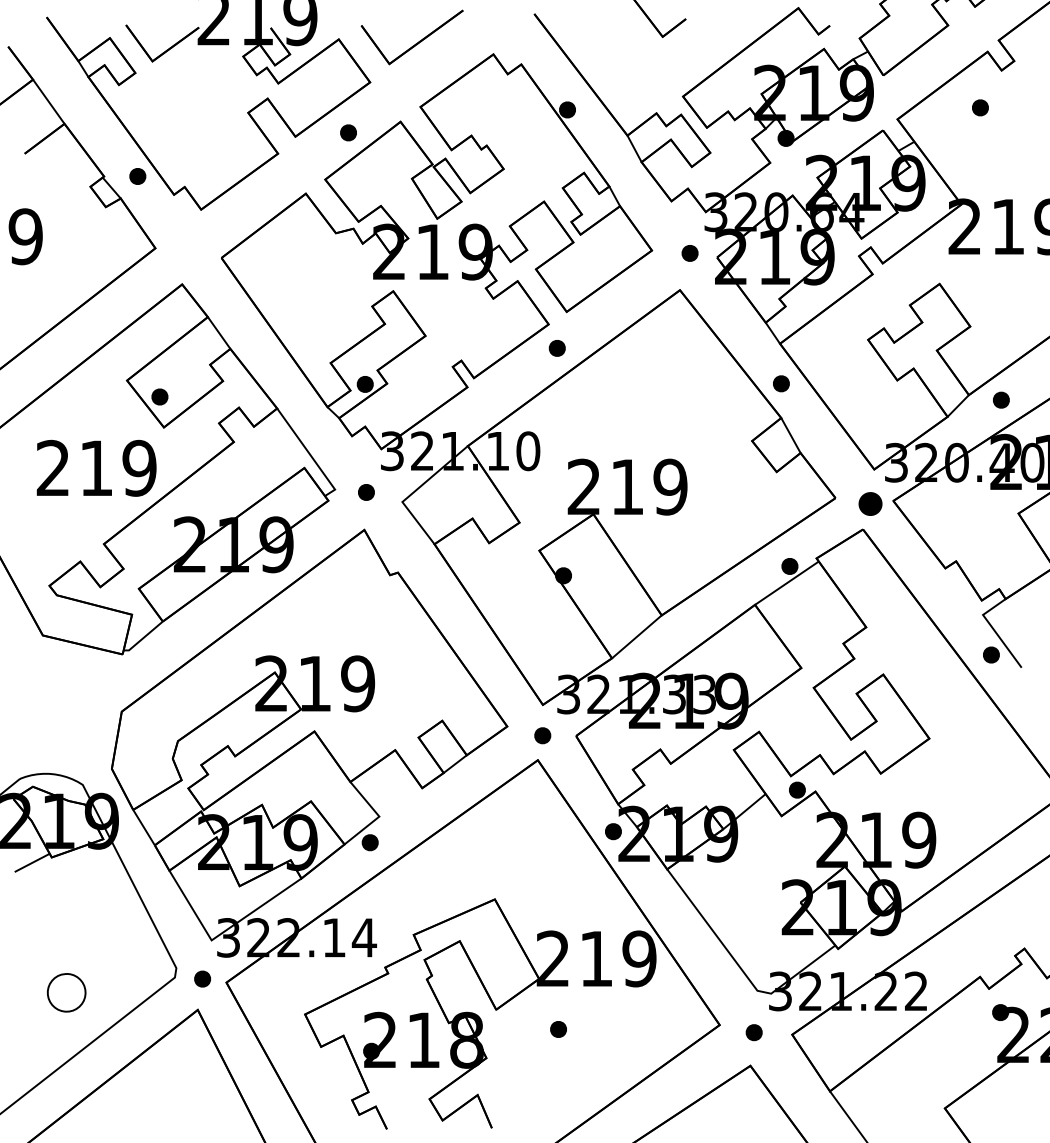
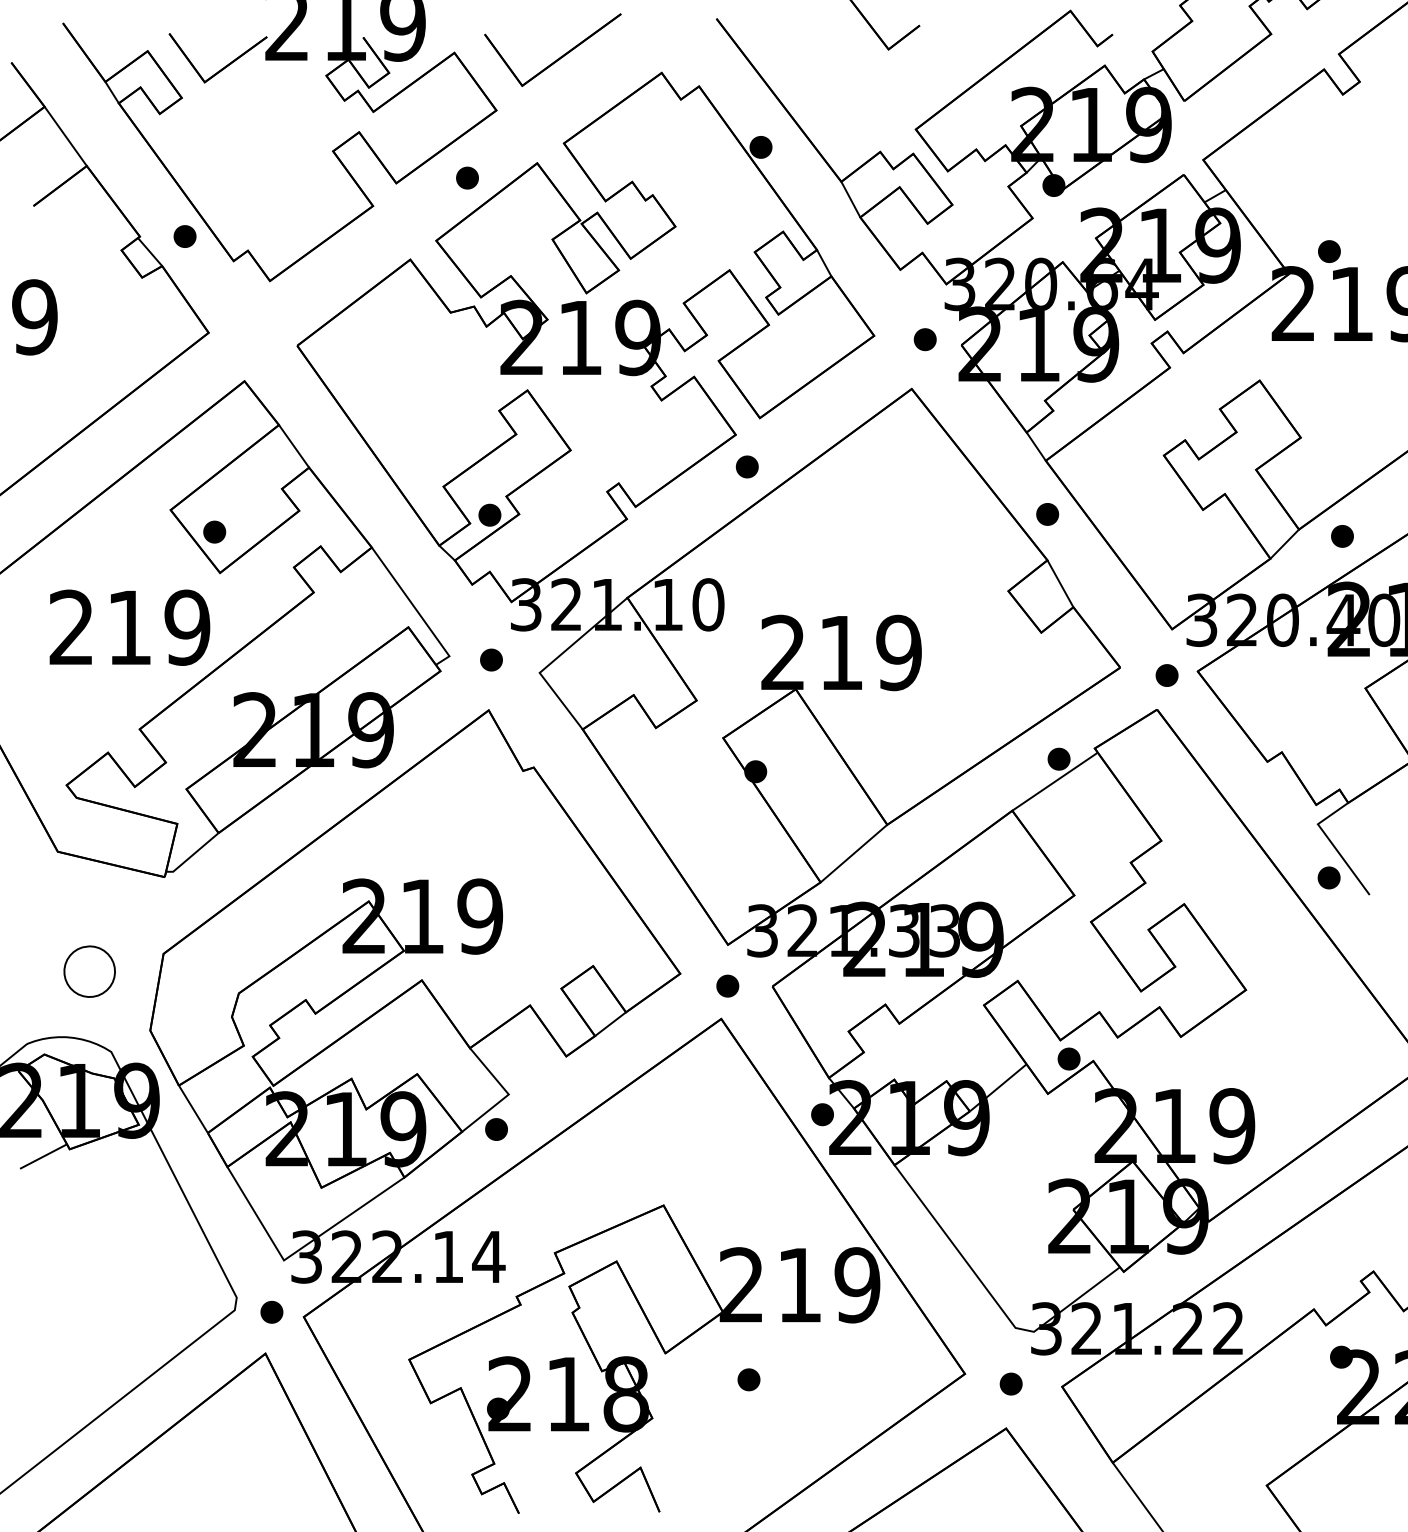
part: (980, 107) -> (1329, 251), moved
part: (870, 503) -> (1166, 675), size x0.71
part: (66, 992) -> (89, 971), moved

